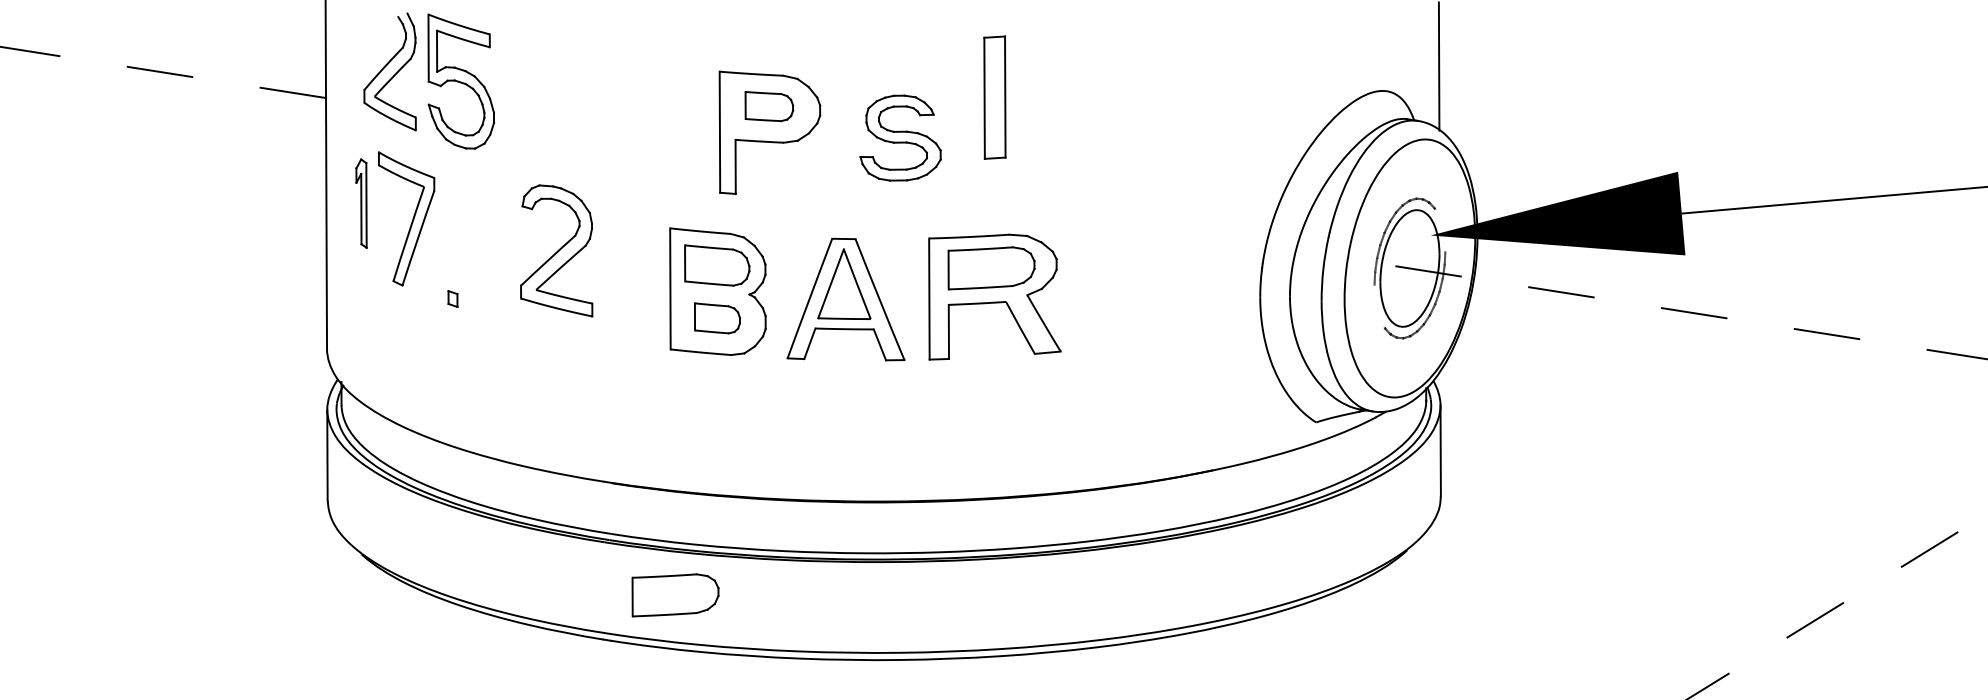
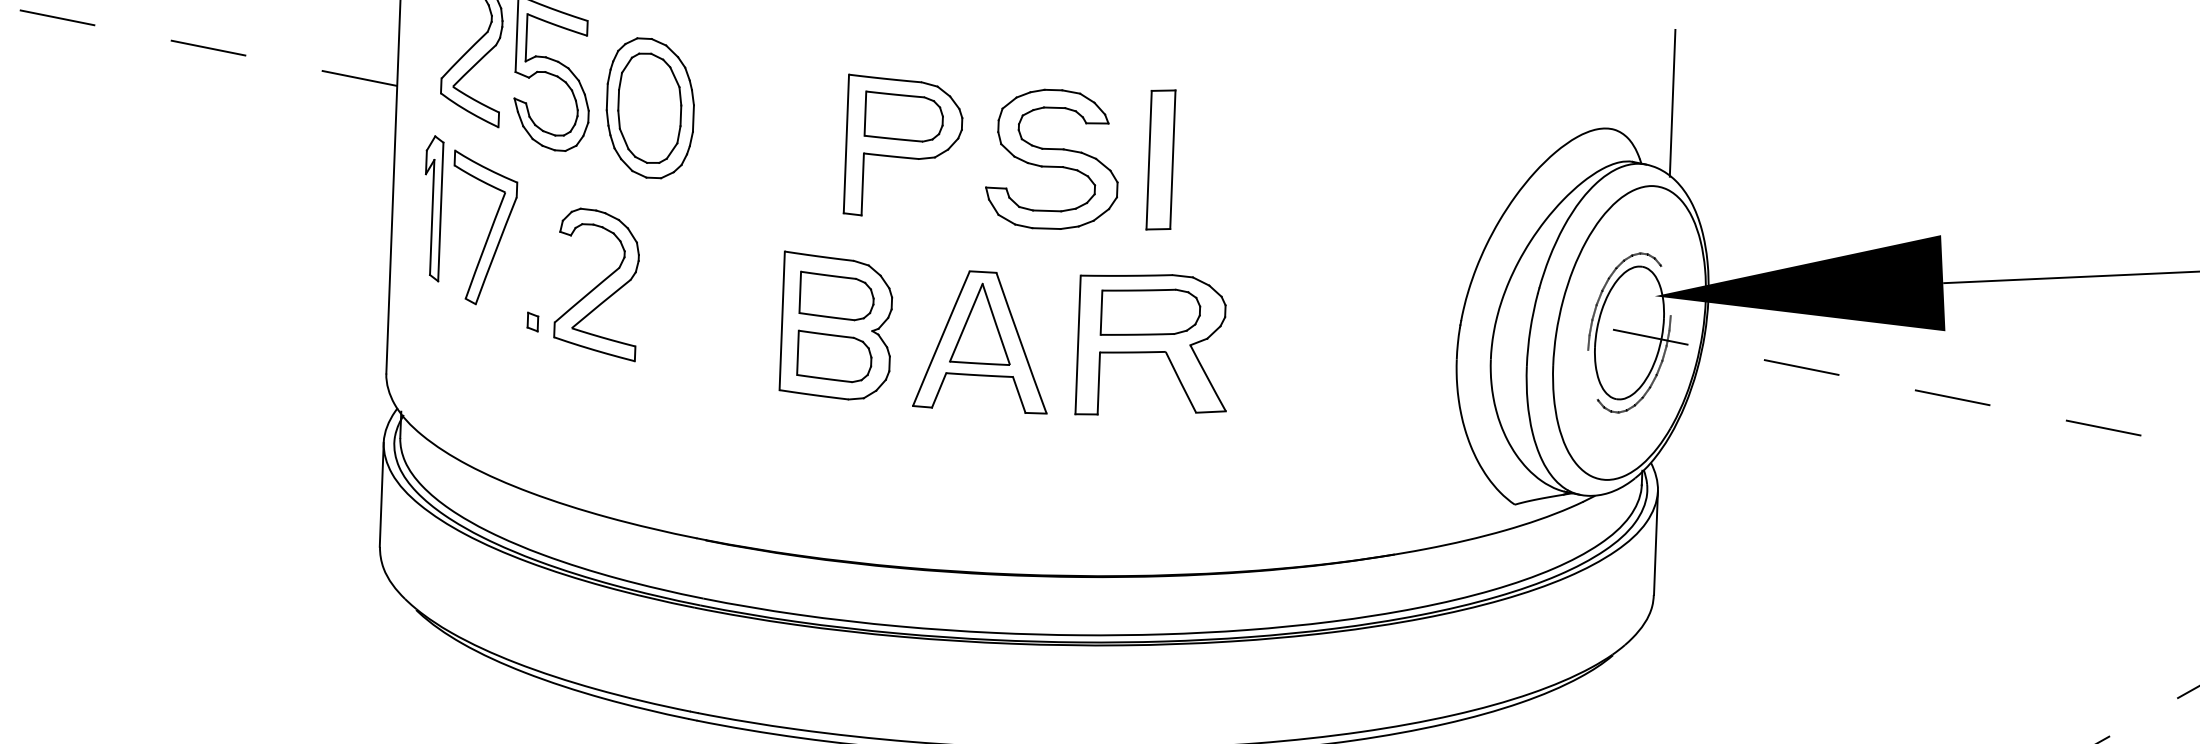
part: (994, 97) -> (1160, 159), moved
part: (769, 106) -> (904, 116), size x1.43
part: (547, 107) -> (650, 107), added
part: (900, 137) -> (1052, 158), size x1.43
part: (361, 203) -> (432, 208), size x1.43
part: (556, 250) -> (596, 284), moved
part: (717, 318) -> (834, 357), size x1.43
part: (675, 595) -> (773, 671), removed

